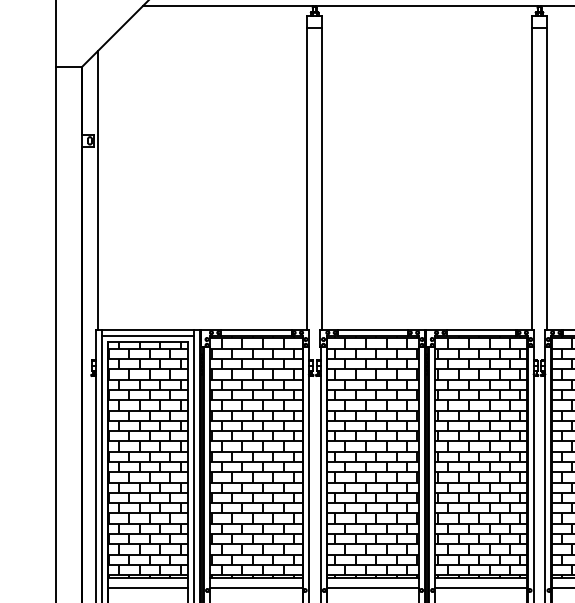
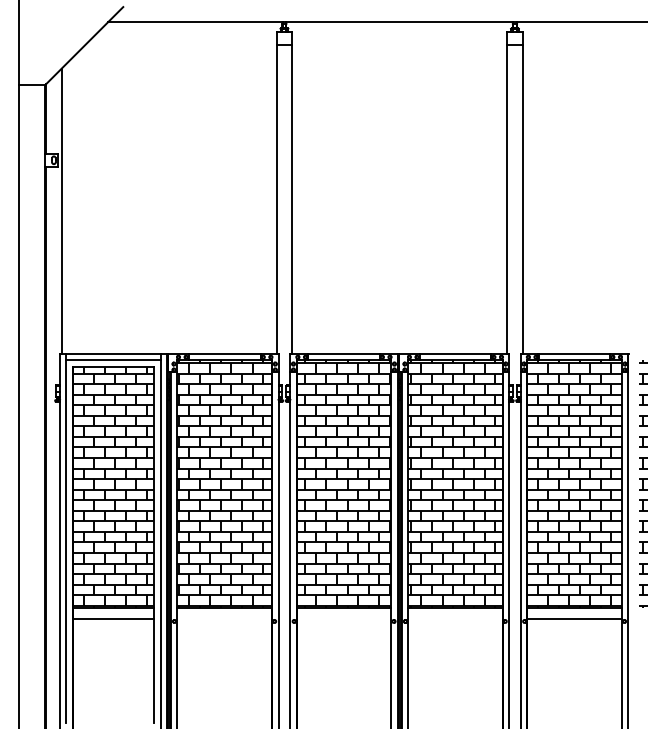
line: (256, 587) -> (224, 618), removed
line: (372, 587) -> (343, 618), removed
line: (481, 587) -> (455, 618), removed

